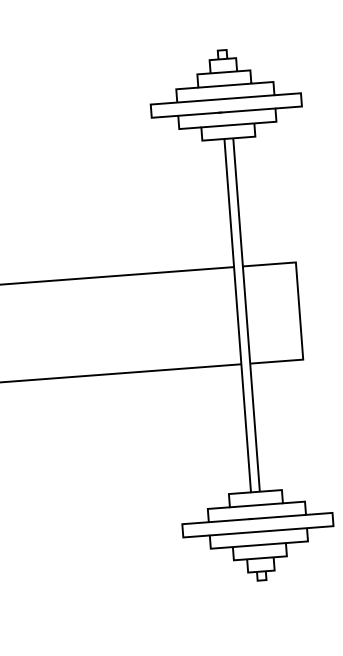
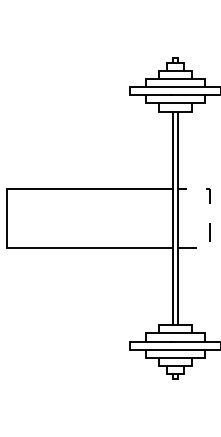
line: (299, 311) -> (210, 218), solid -> dashed

